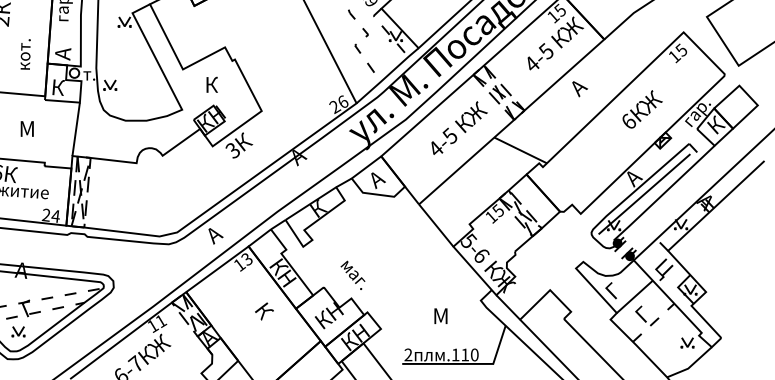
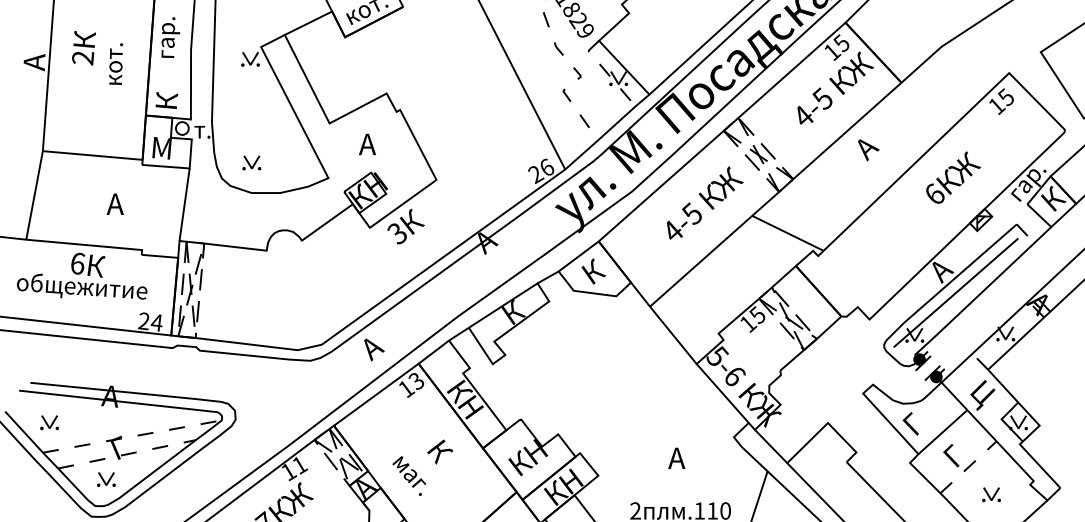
text: (62, 53) -> (166, 101), А -> К
text: (26, 54) -> (116, 63), moved
part: (109, 84) -> (251, 162), moved
text: (210, 84) -> (367, 144), К -> А
text: (59, 87) -> (162, 148), К -> М
text: (26, 128) -> (116, 203), М -> А
text: (377, 179) -> (593, 272), А -> К
text: (352, 275) -> (408, 475), moved
text: (440, 316) -> (678, 458), М -> А
part: (687, 342) -> (991, 494), moved

